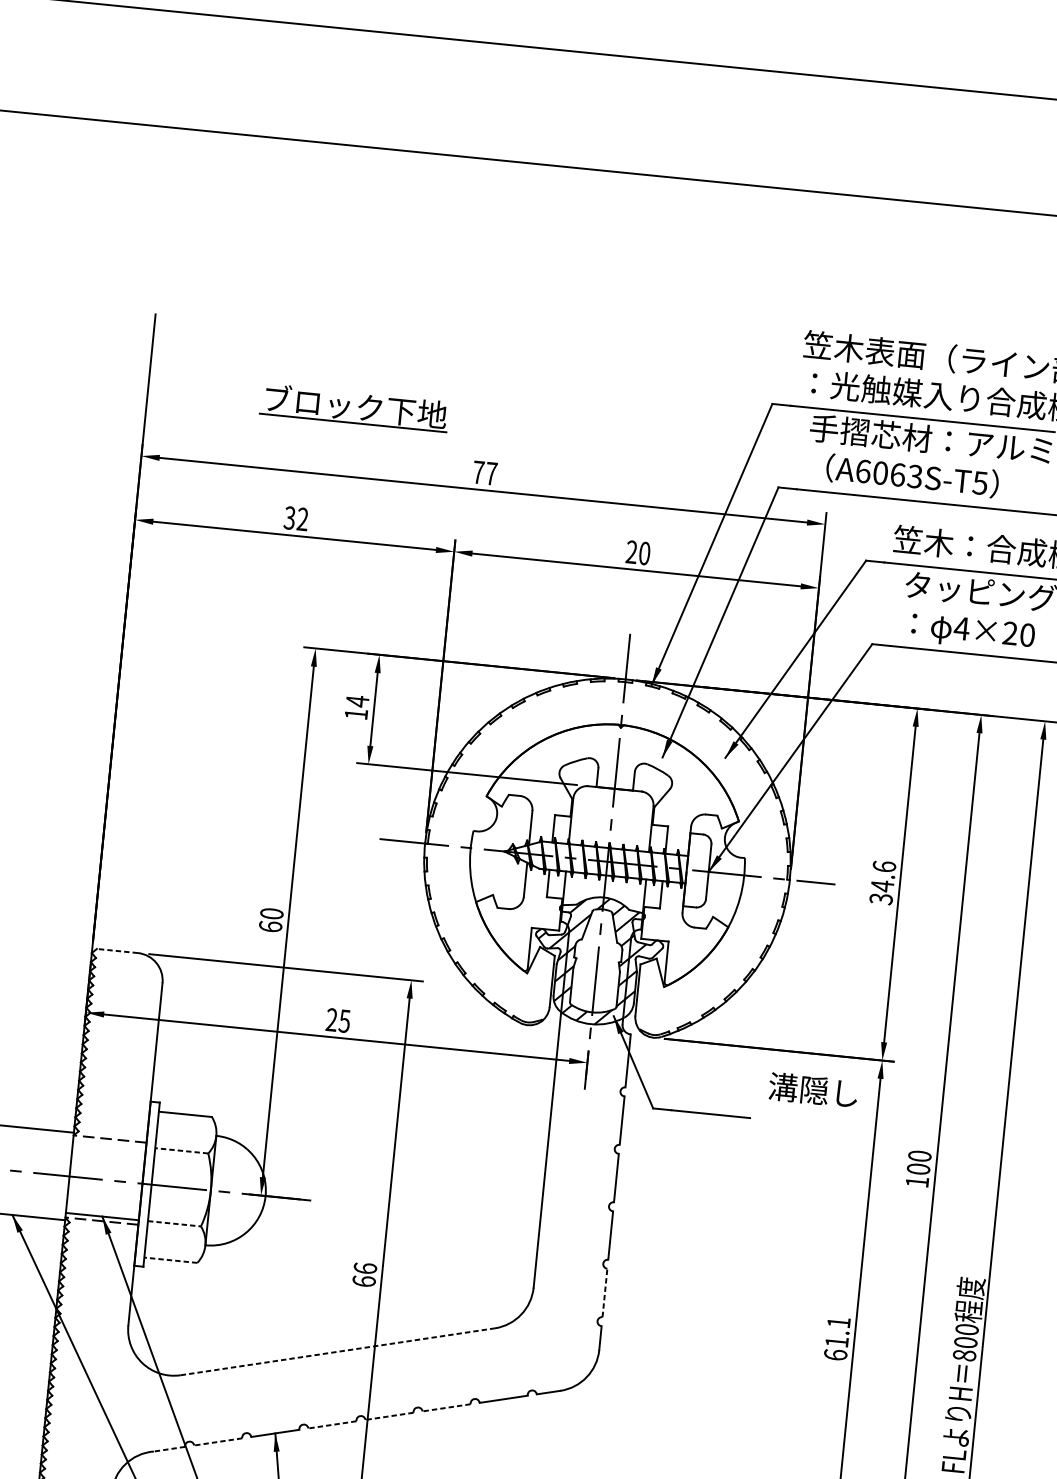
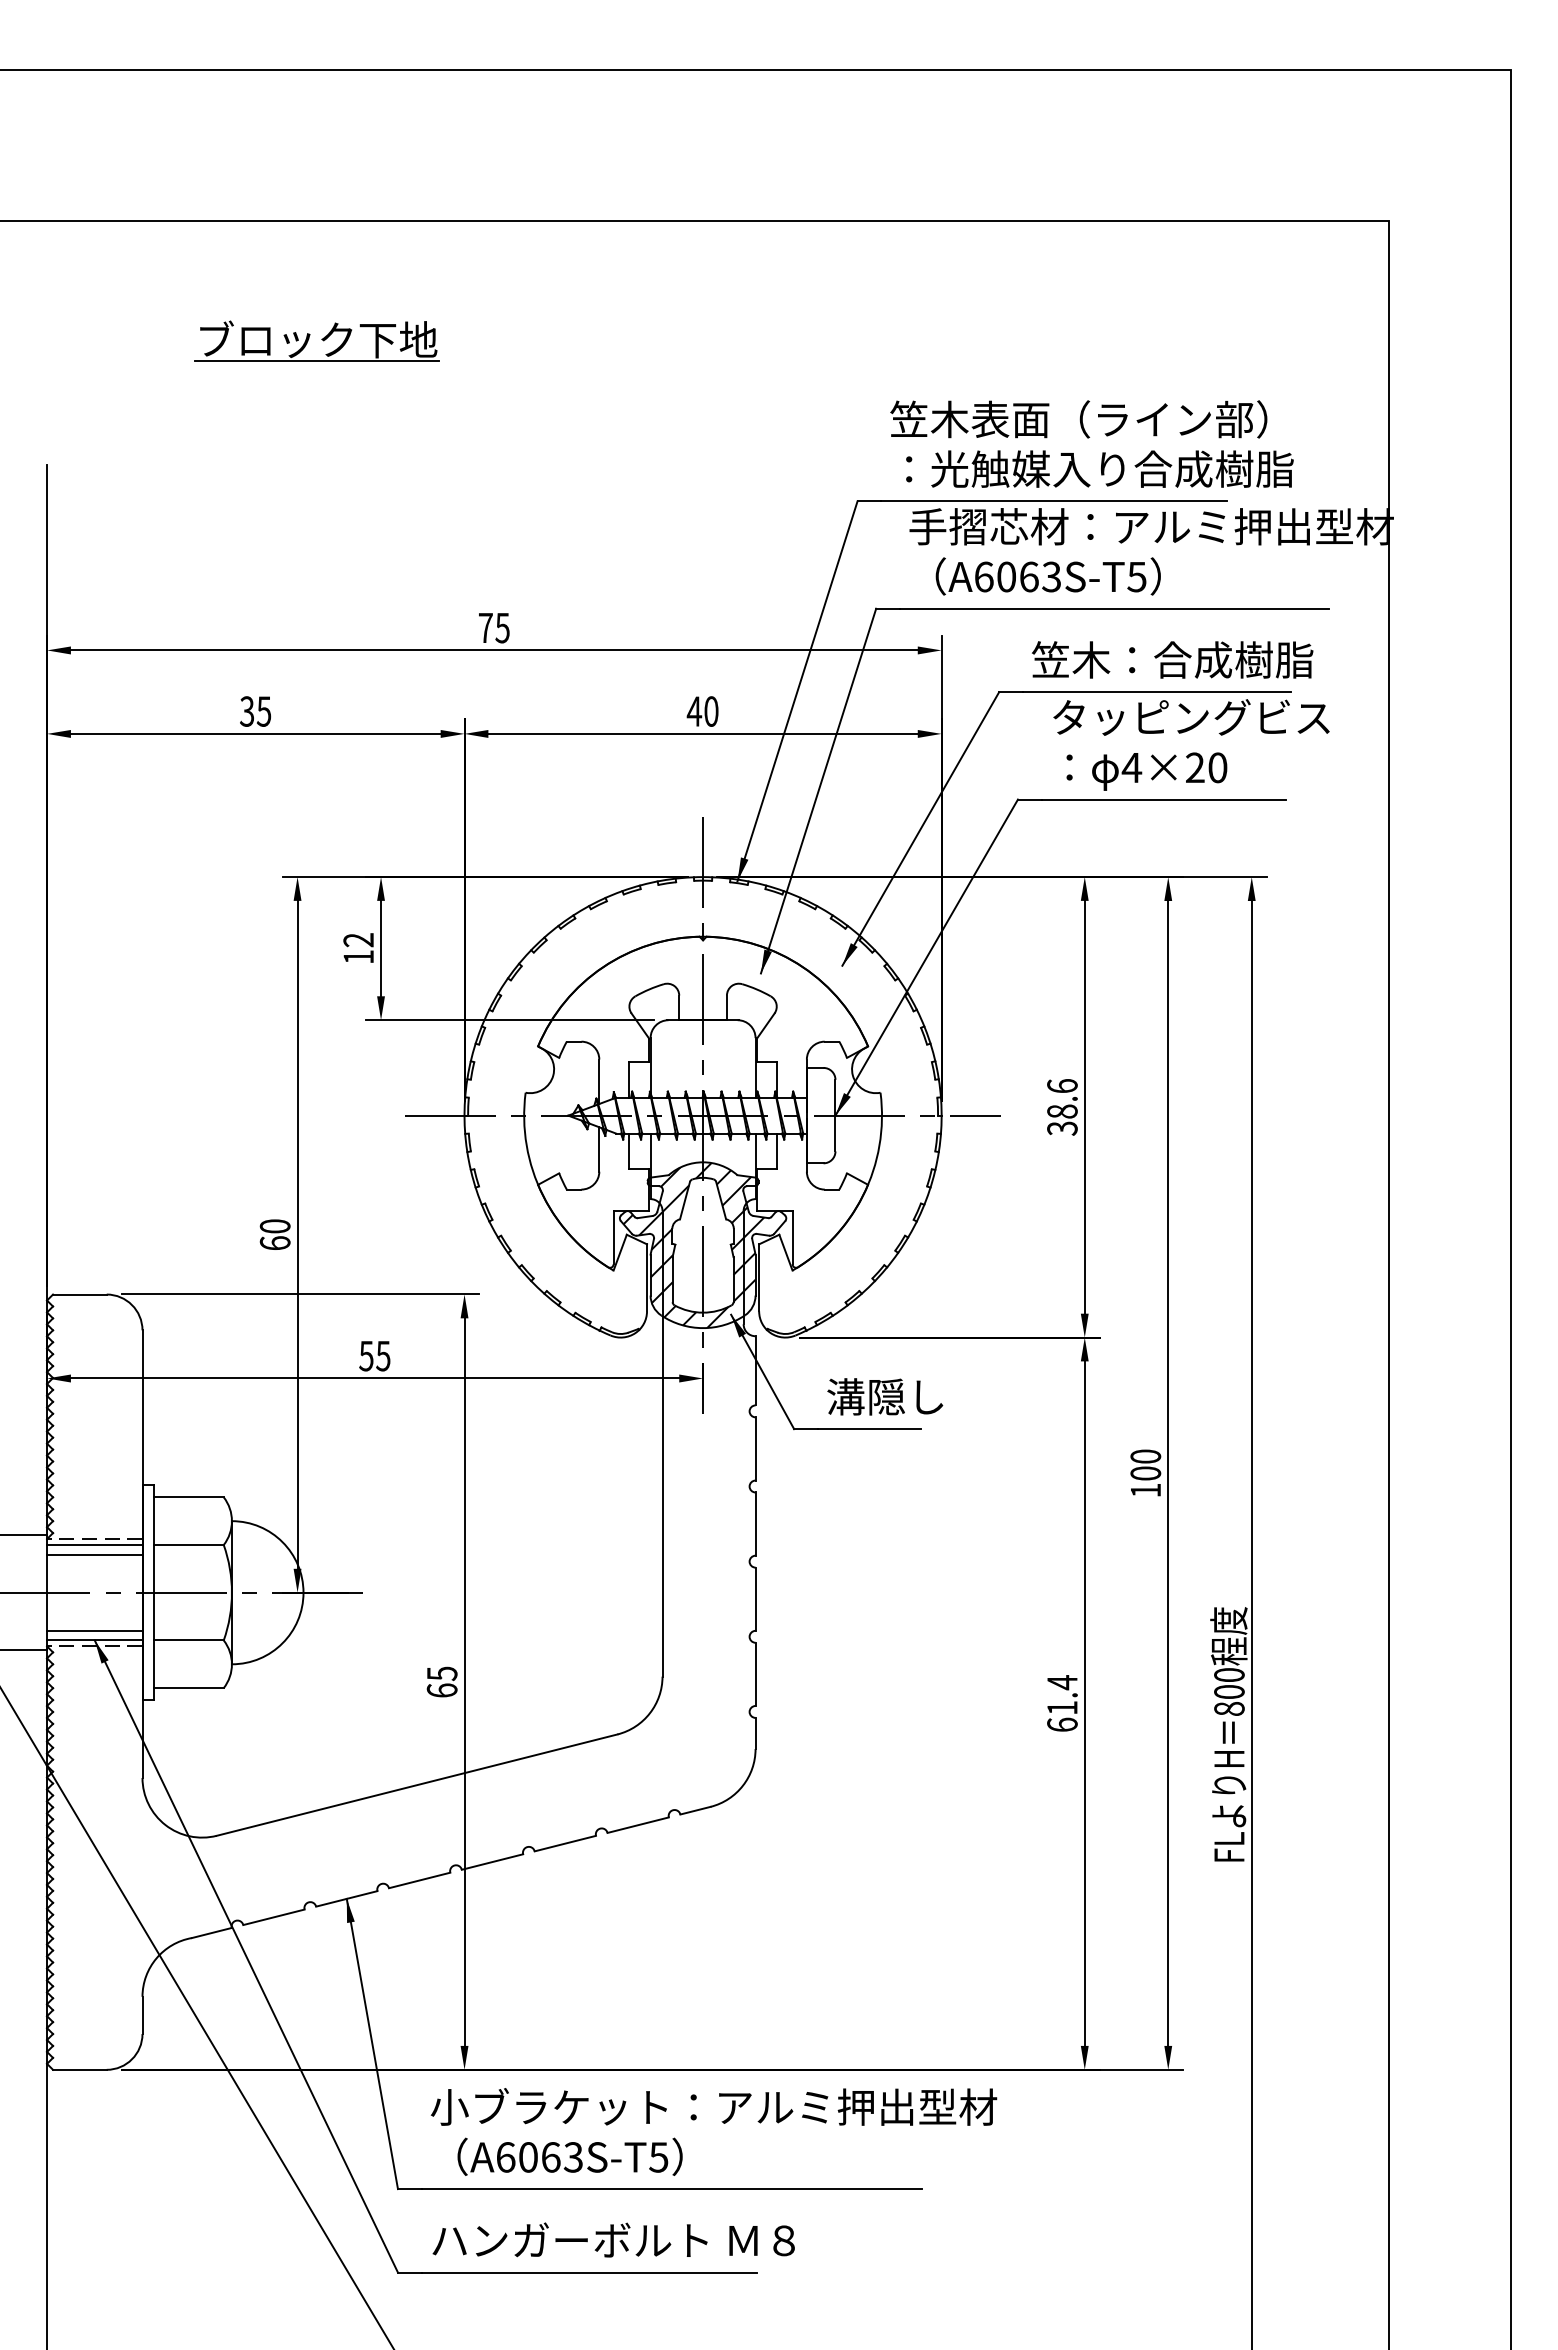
part: (354, 407) -> (316, 340), moved
text: (491, 474) -> (502, 628), 77 -> 75
text: (302, 519) -> (263, 711), 32 -> 35
text: (631, 552) -> (694, 711), 20 -> 40
text: (357, 700) -> (358, 939), 14 -> 12
text: (882, 886) -> (1062, 1111), 34.6 -> 38.6
line: (117, 950) -> (79, 1294), dashed -> solid
text: (331, 1019) -> (366, 1355), 25 -> 55
text: (813, 1089) -> (885, 1396), moved
line: (109, 1143) -> (94, 1545), added
line: (108, 1150) -> (94, 1554), added
line: (182, 1151) -> (189, 1545), dashed -> solid
line: (102, 1208) -> (94, 1630), added
line: (174, 1223) -> (189, 1640), dashed -> solid
line: (171, 1260) -> (189, 1688), dashed -> solid
text: (364, 1268) -> (441, 1673), 66 -> 65
line: (604, 1293) -> (755, 1674), dashed -> solid
text: (839, 1322) -> (1062, 1682), 61.1 -> 61.4
line: (338, 1352) -> (417, 1785), dashed -> solid
line: (446, 1407) -> (565, 1843), dashed -> solid
line: (389, 1416) -> (492, 1862), dashed -> solid
line: (332, 1424) -> (419, 1880), dashed -> solid
line: (217, 1442) -> (273, 1917), dashed -> solid
line: (169, 1449) -> (211, 1933), dashed -> solid

